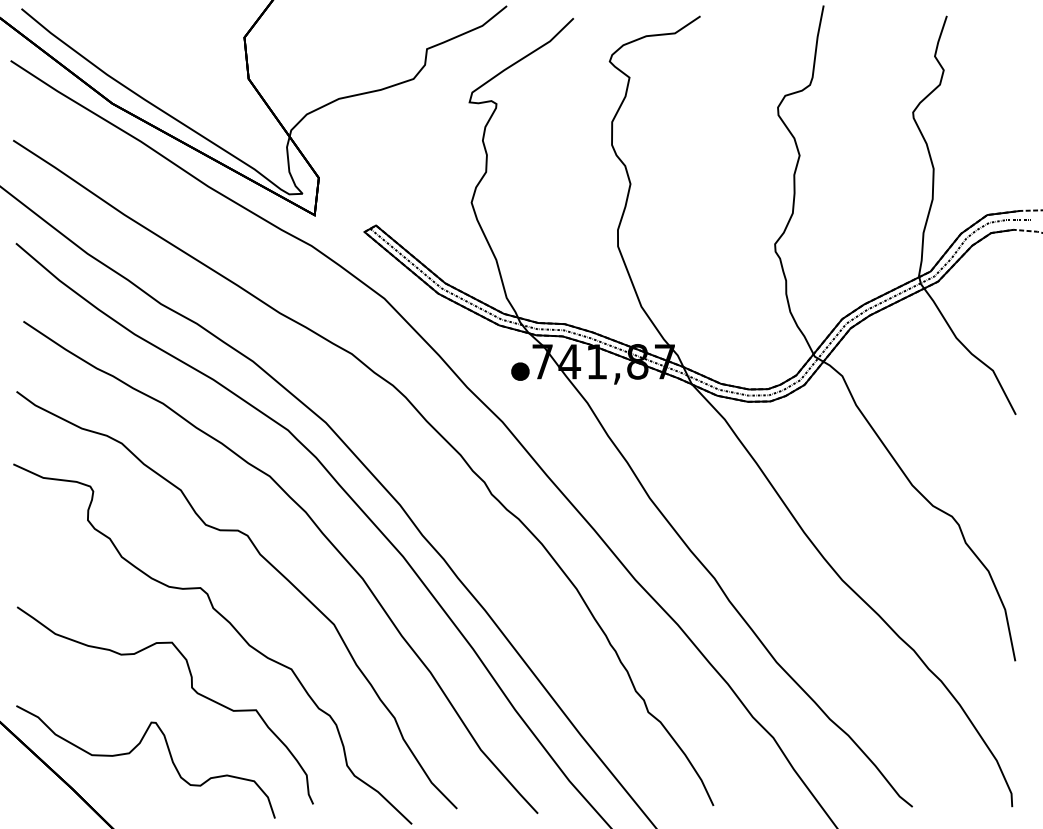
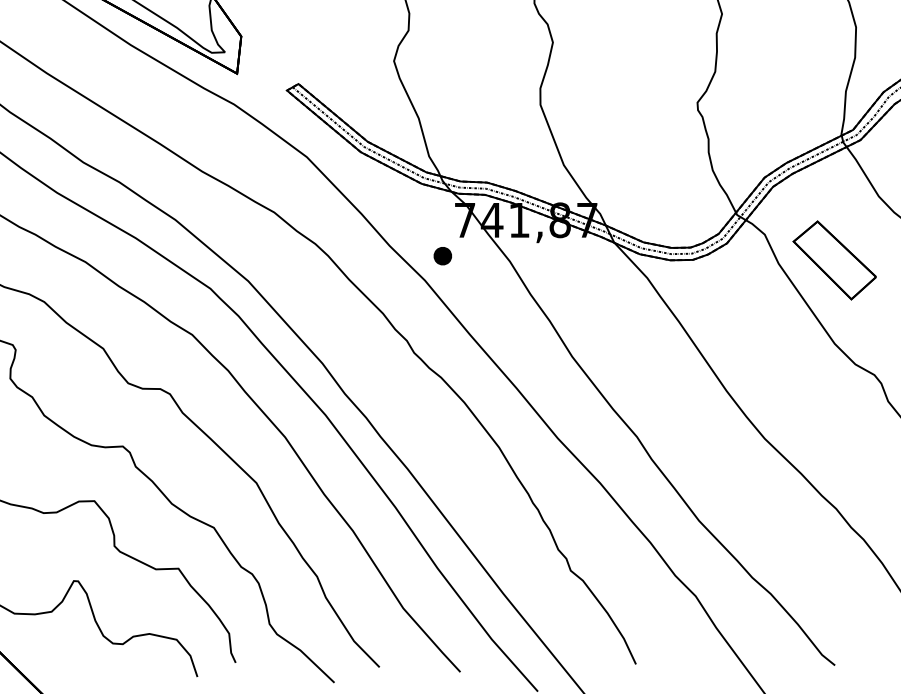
part: (520, 371) -> (442, 255), moved
part: (912, 401) -> (834, 259), added

